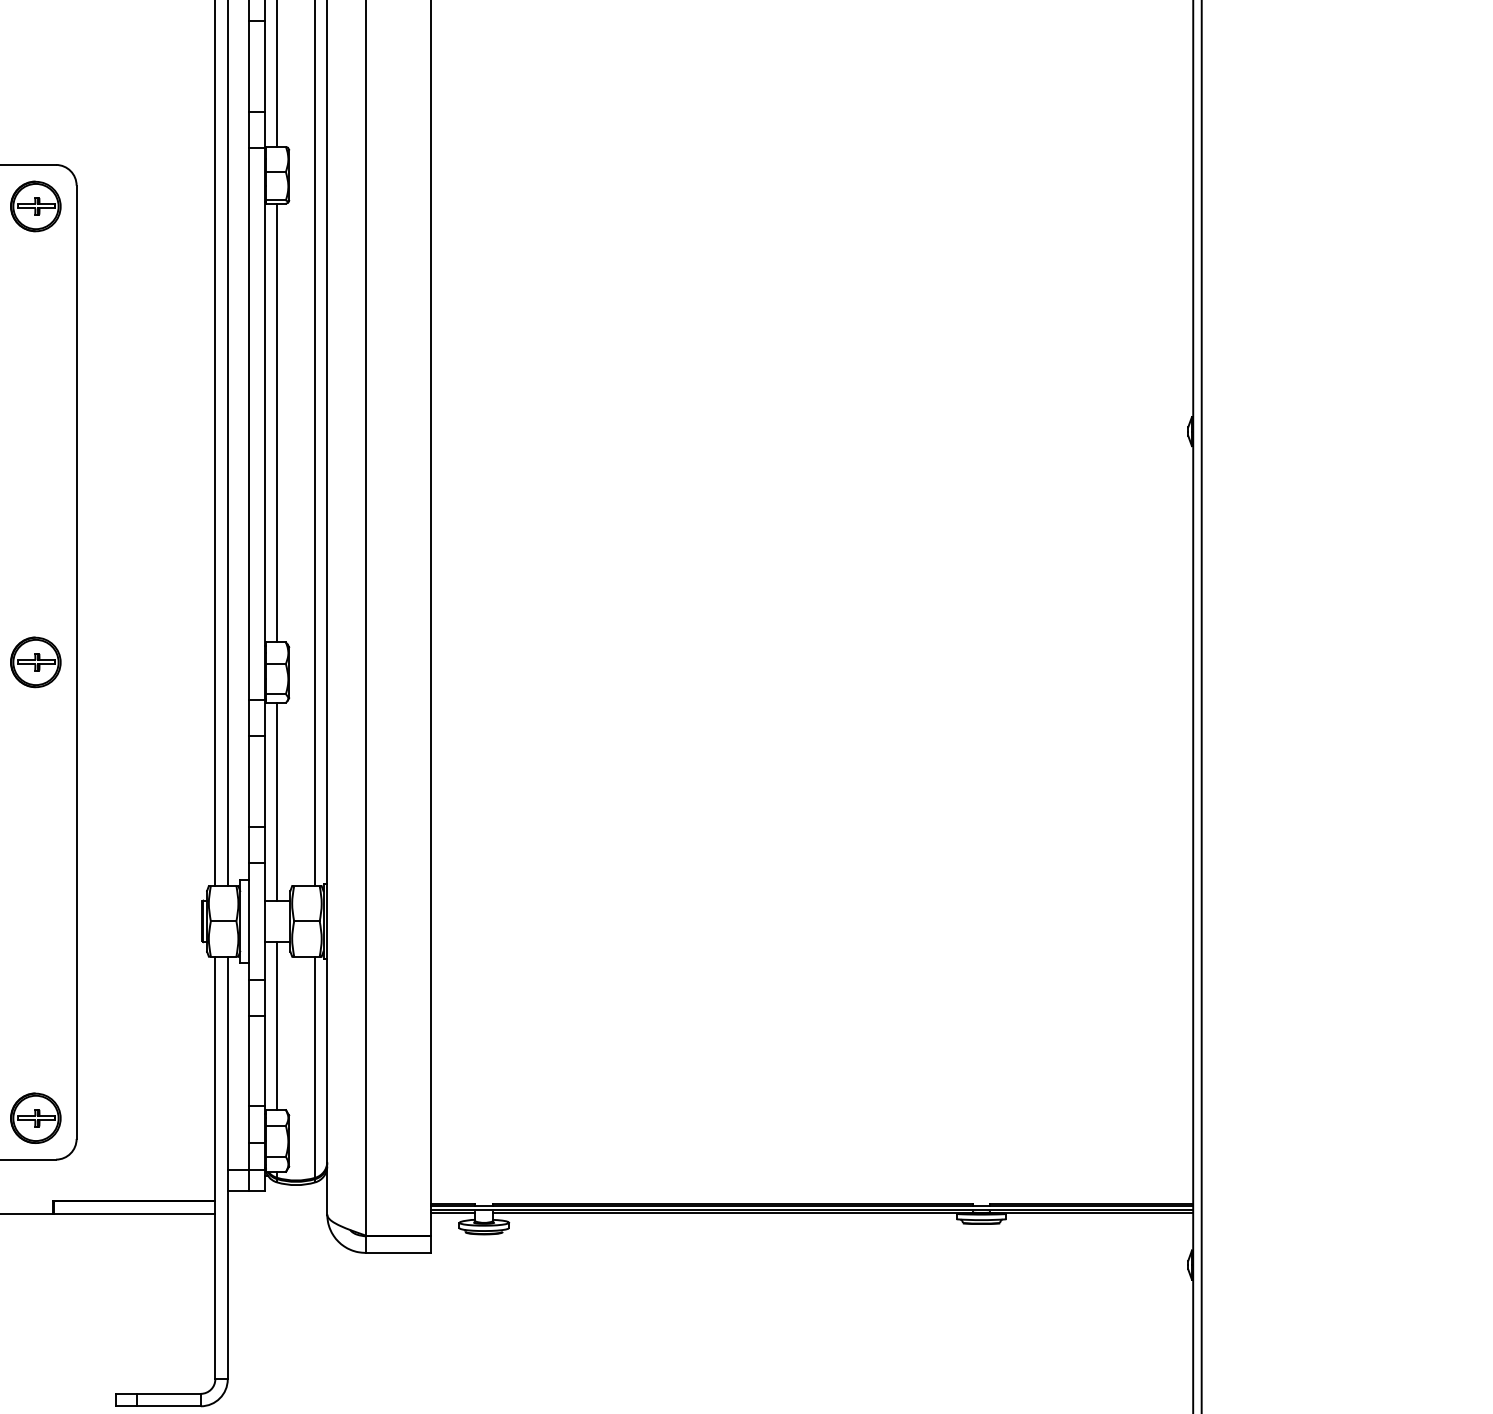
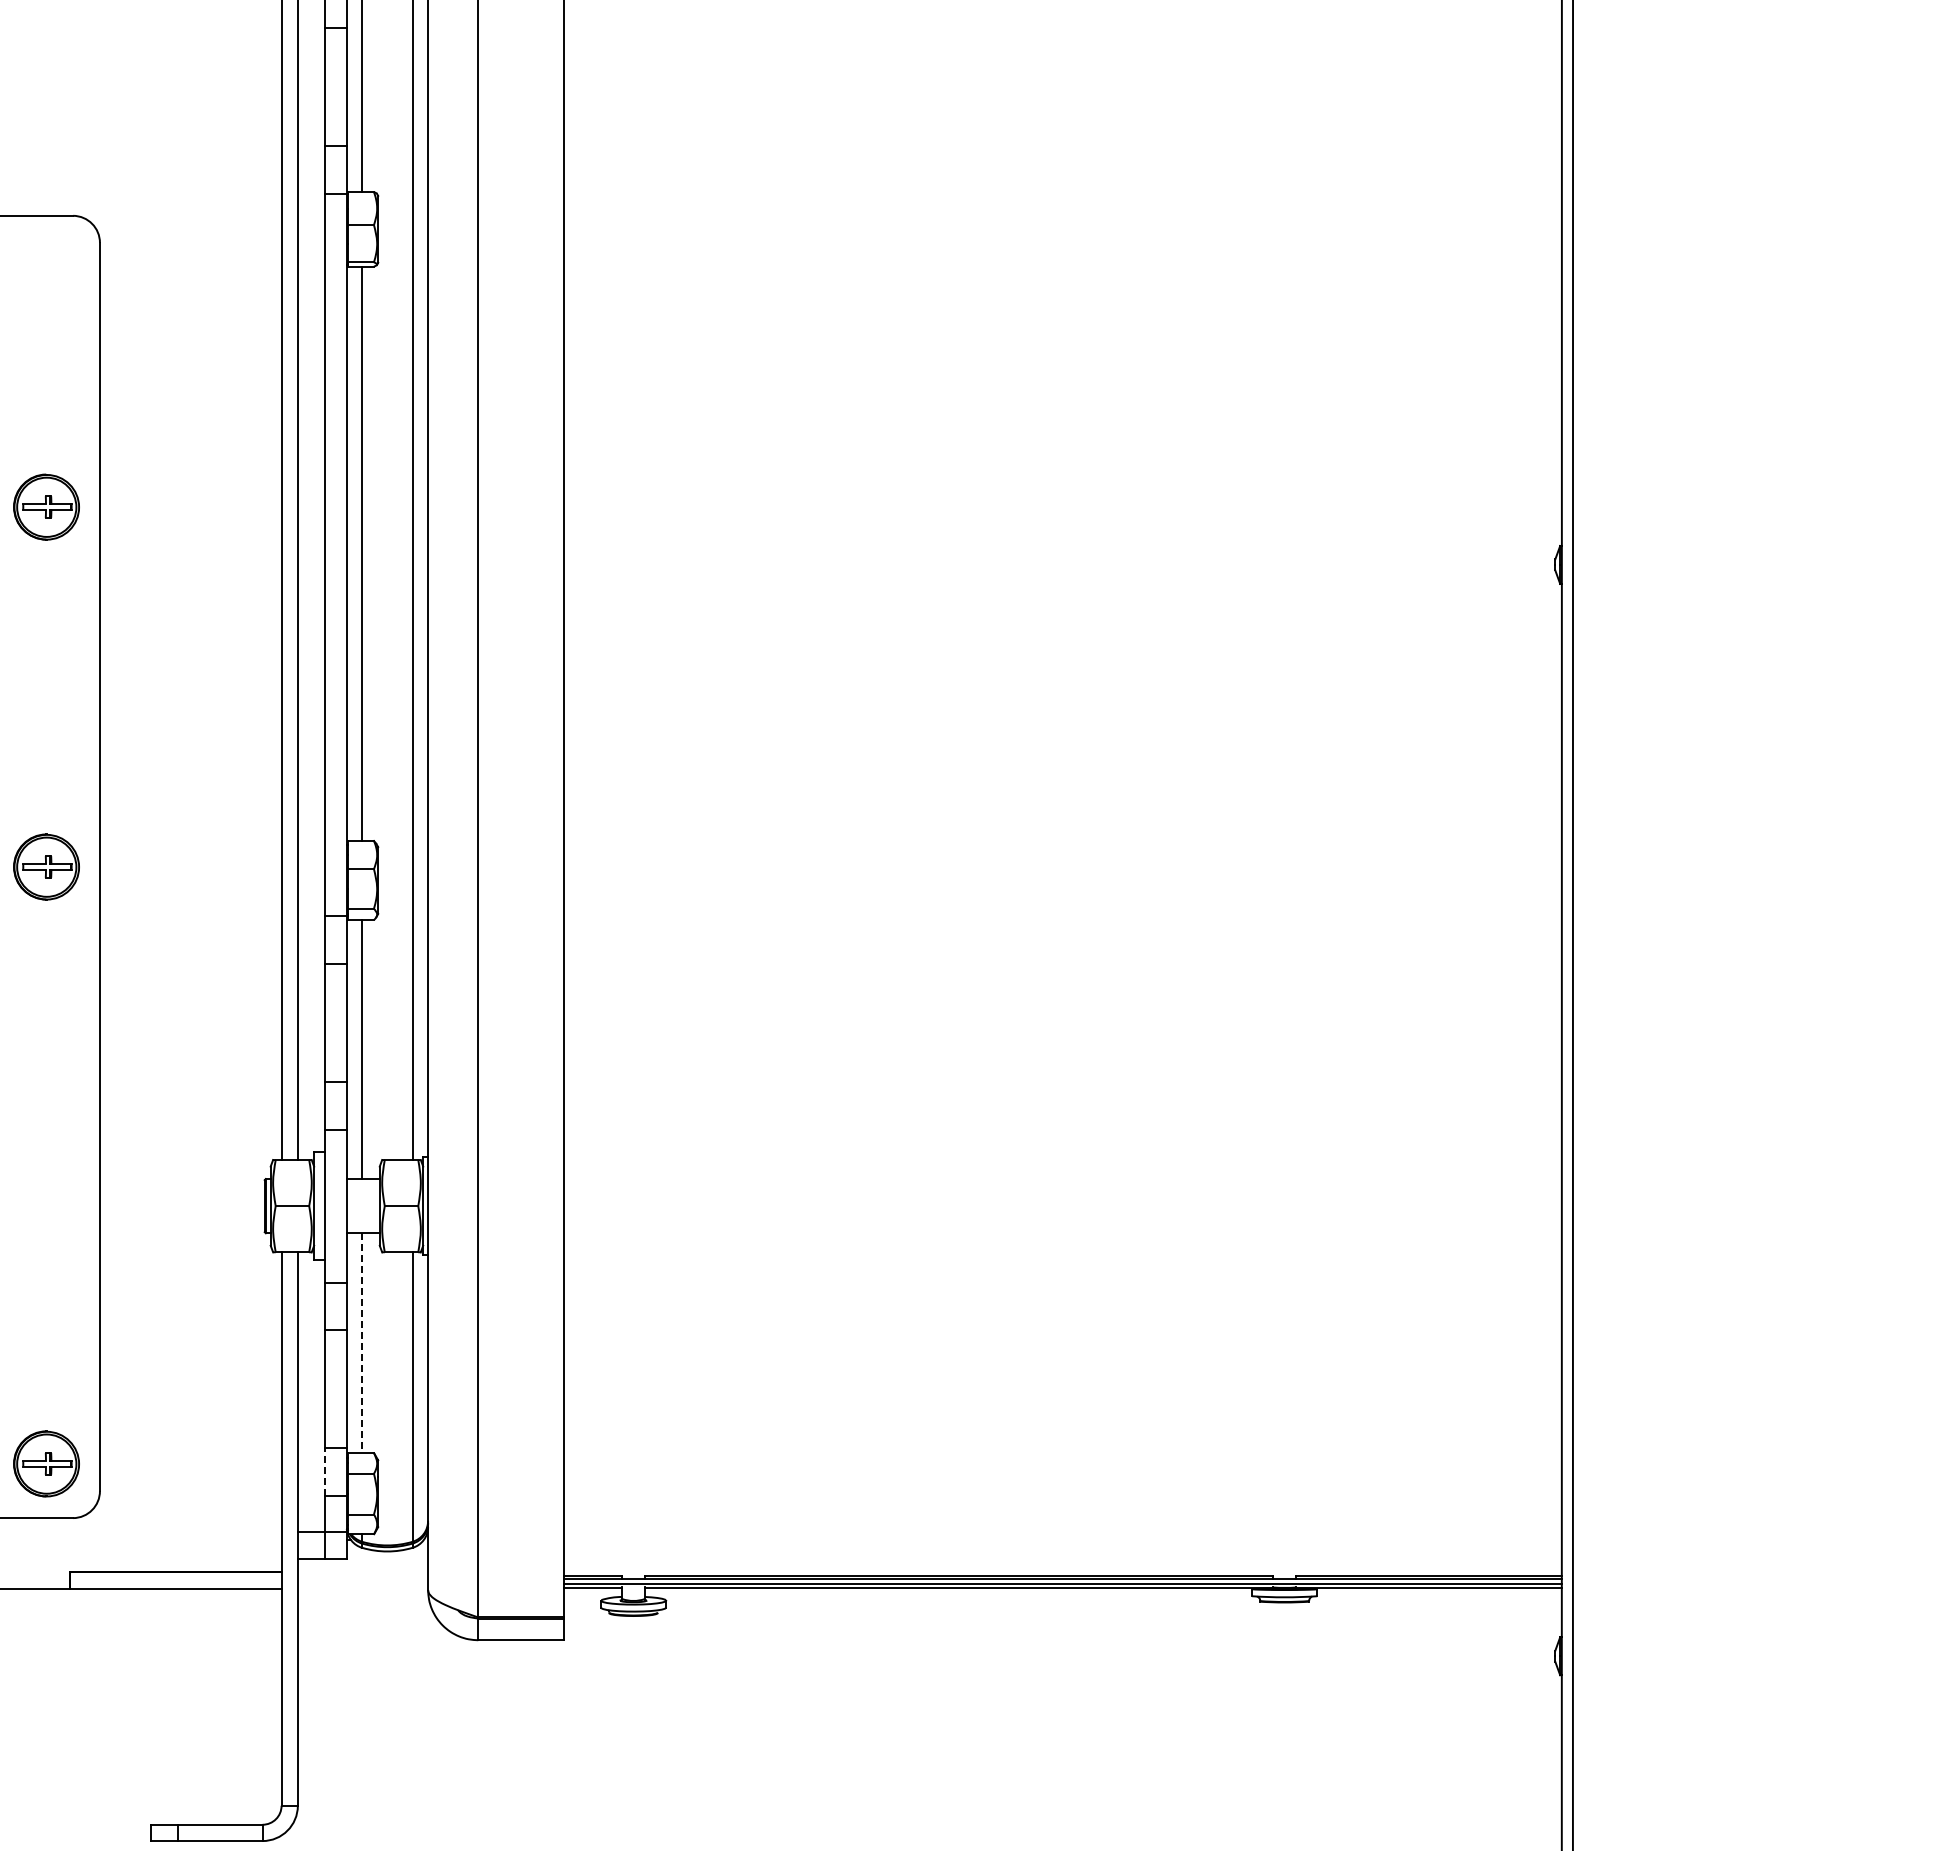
part: (35, 205) -> (46, 506), moved
line: (277, 1026) -> (362, 1343), solid -> dashed
line: (248, 1124) -> (325, 1472), solid -> dashed

